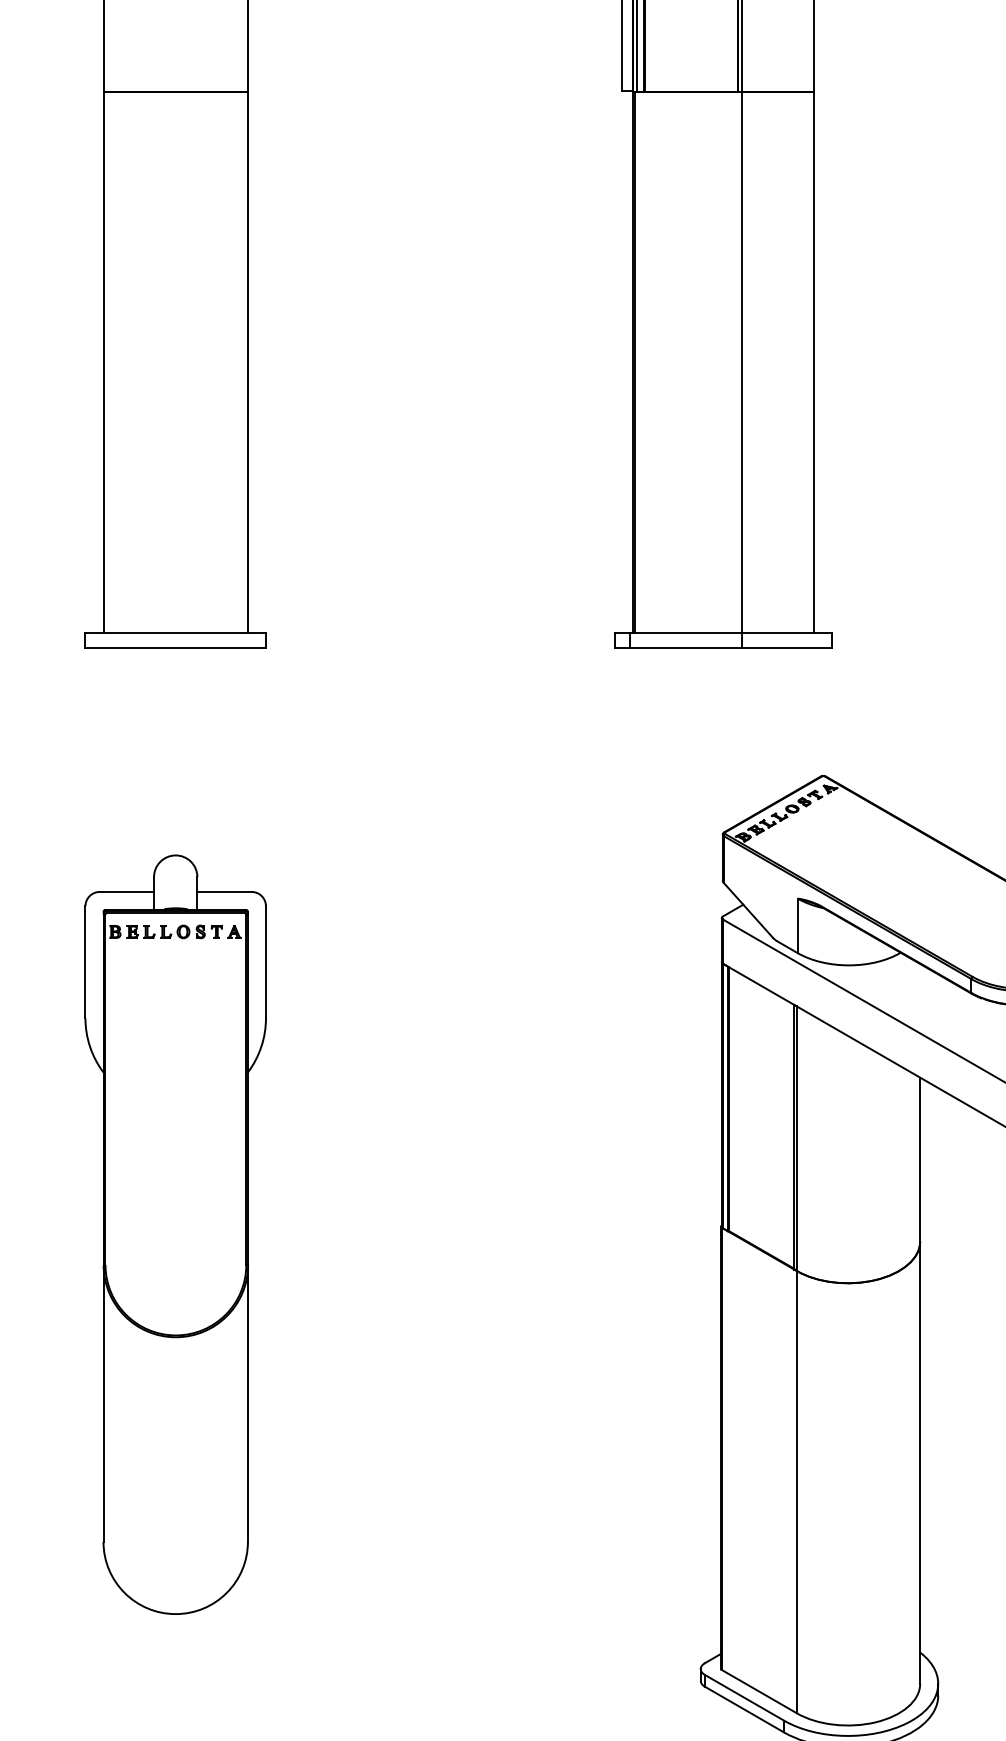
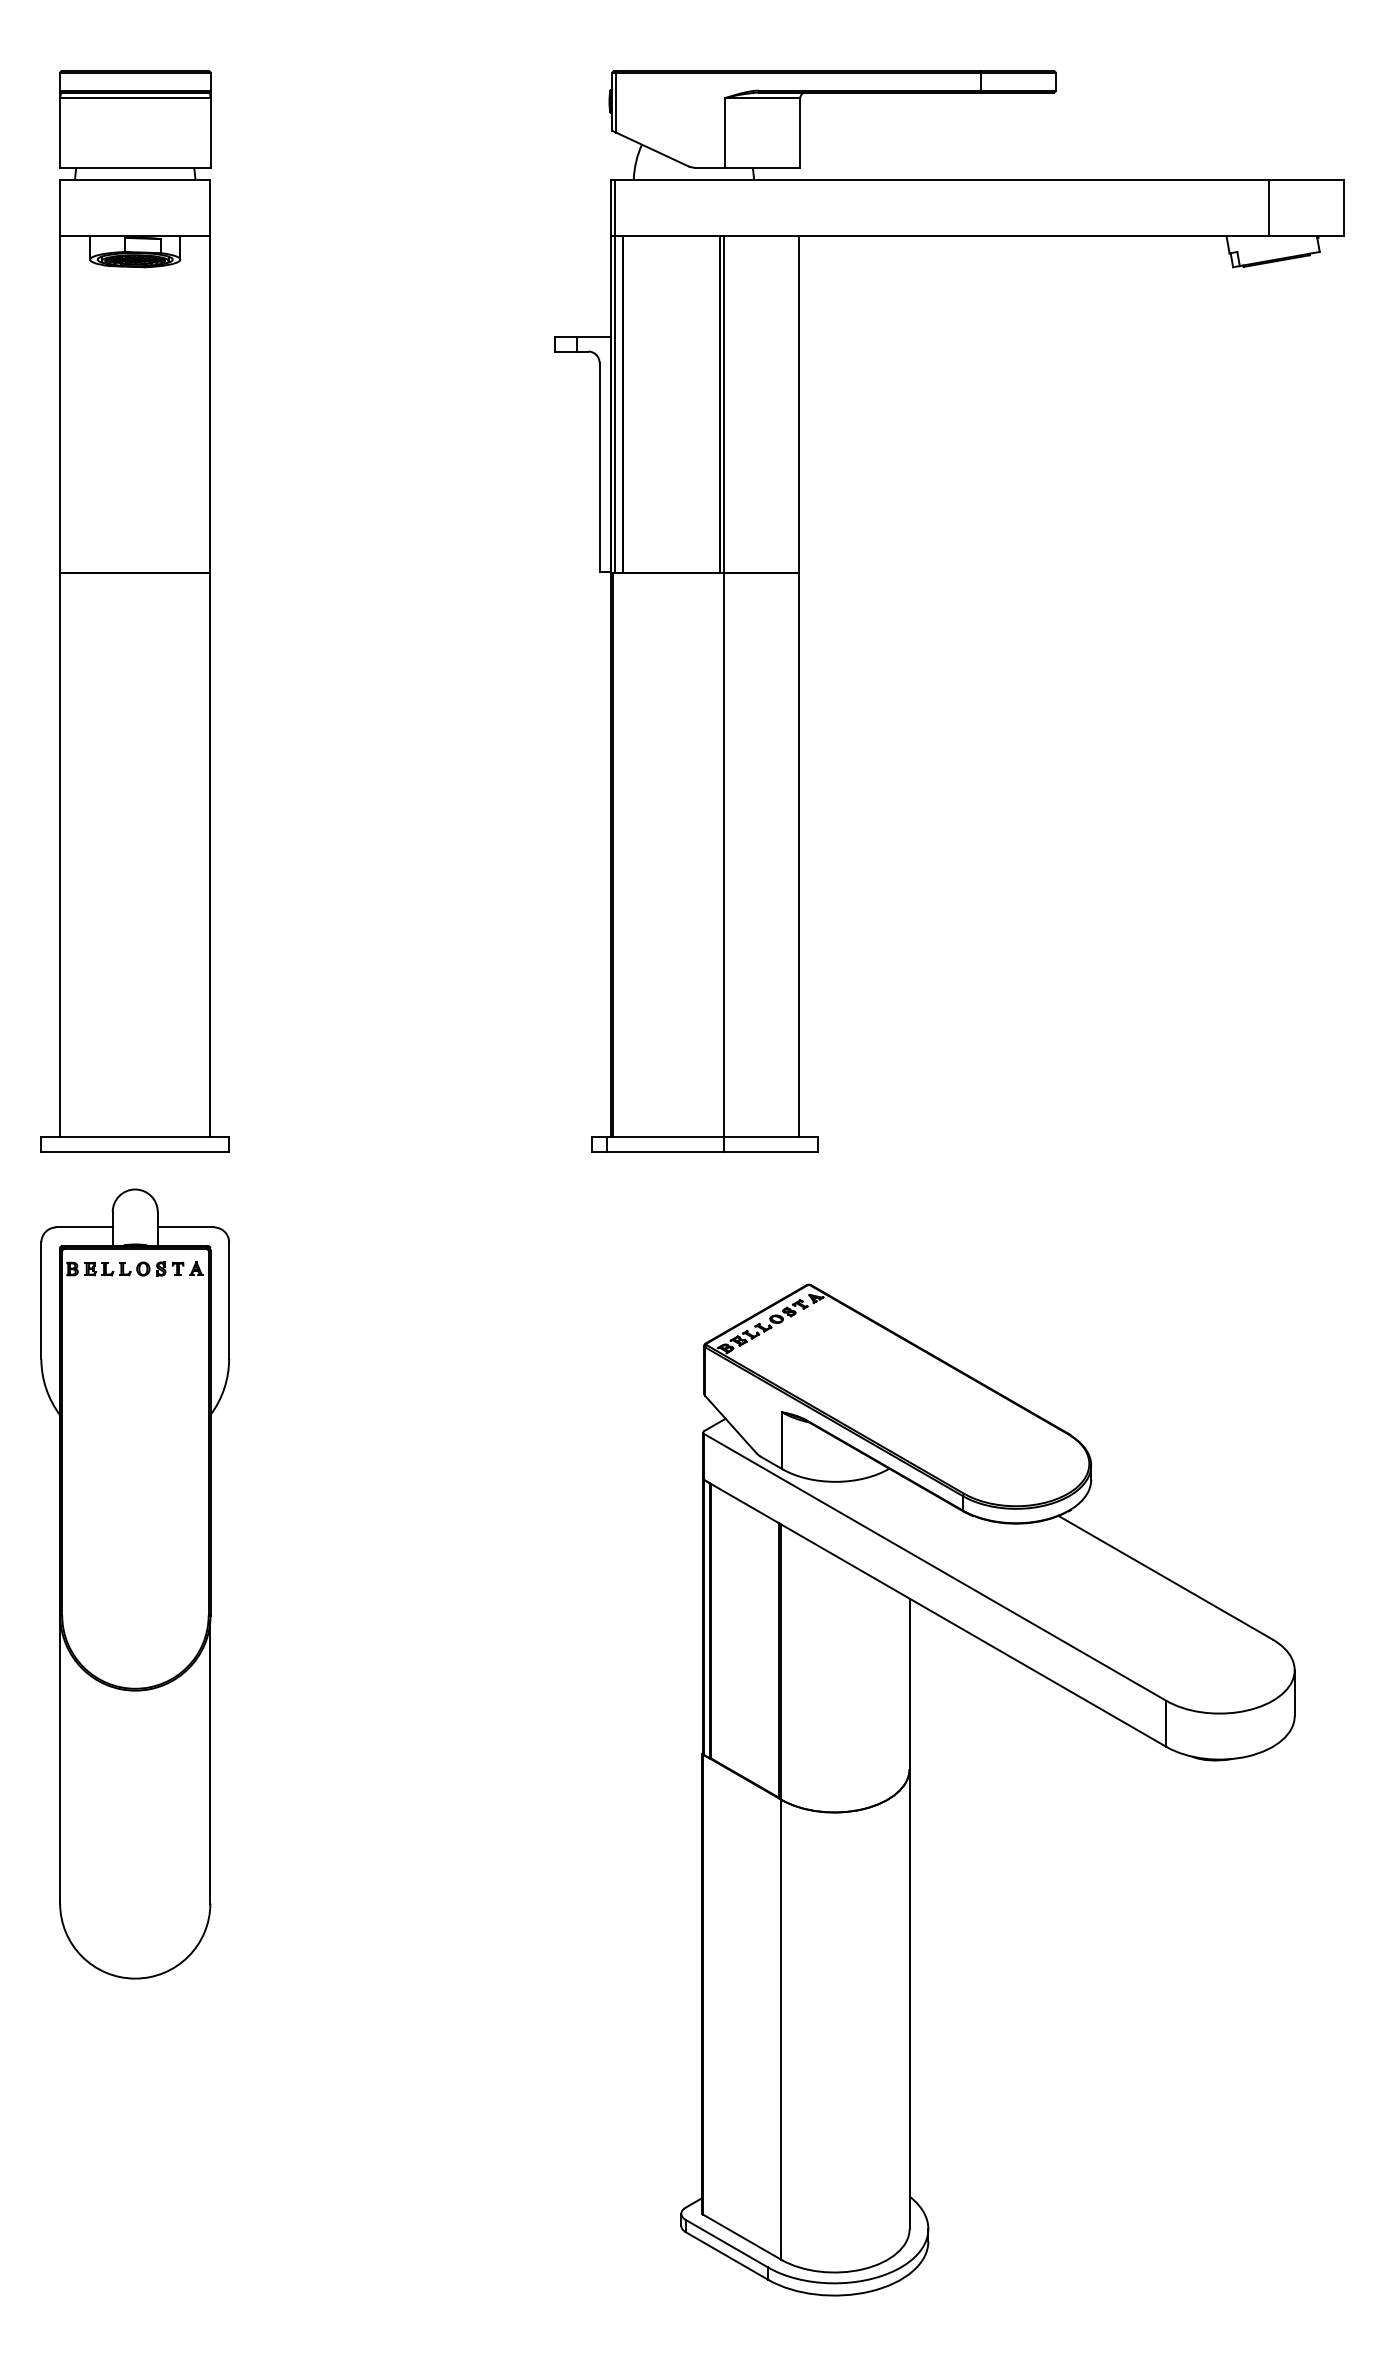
part: (174, 1234) -> (134, 1583), moved

